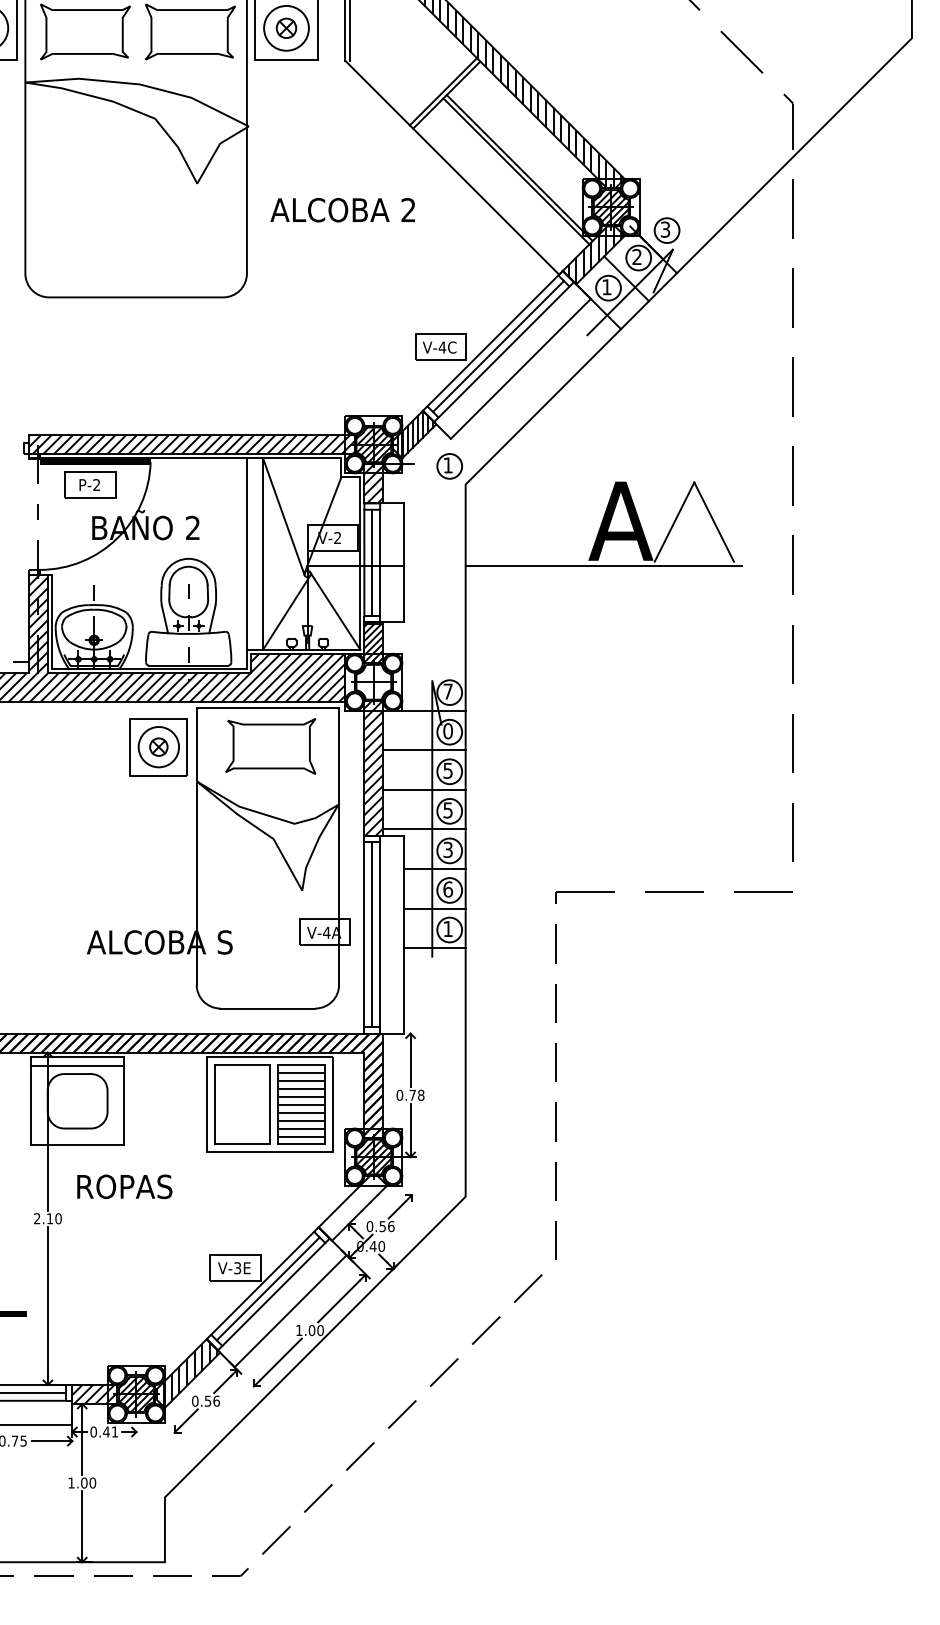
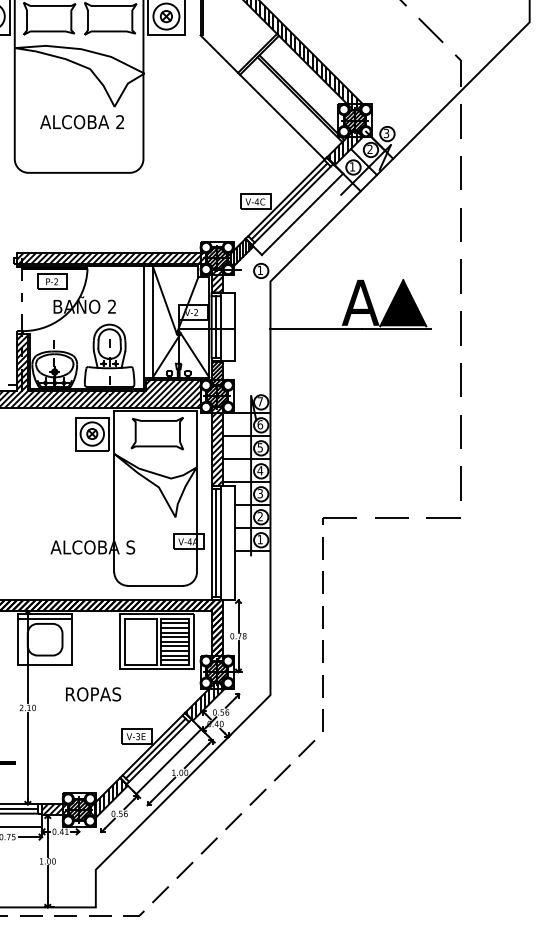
text: (341, 210) -> (81, 122), moved
fill: (694, 522) -> (403, 303), added
hatch: (374, 682) -> (217, 396), added
text: (448, 730) -> (260, 424), 0 -> 6
text: (448, 809) -> (260, 470), 5 -> 4
text: (448, 889) -> (260, 516), 6 -> 2
text: (124, 1187) -> (93, 694), moved
hatch: (352, 1207) -> (204, 701), added

